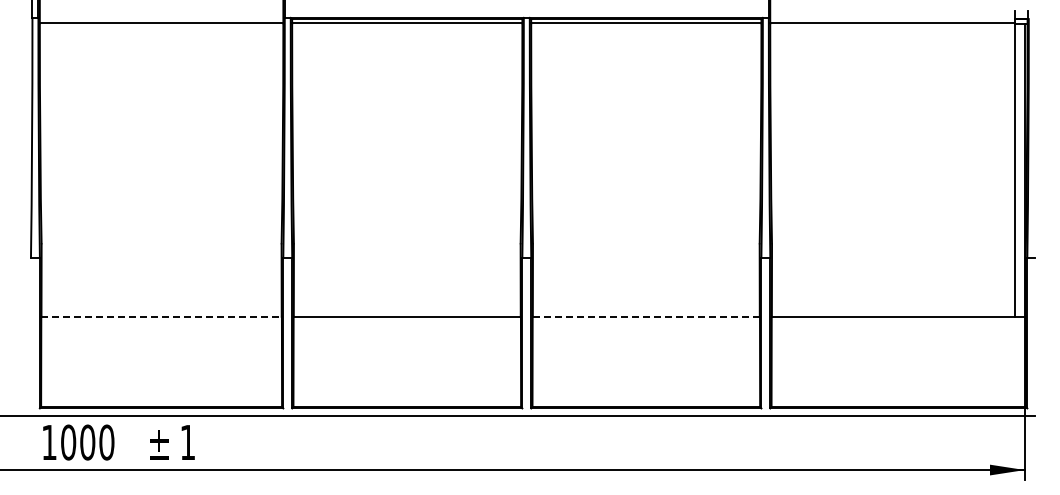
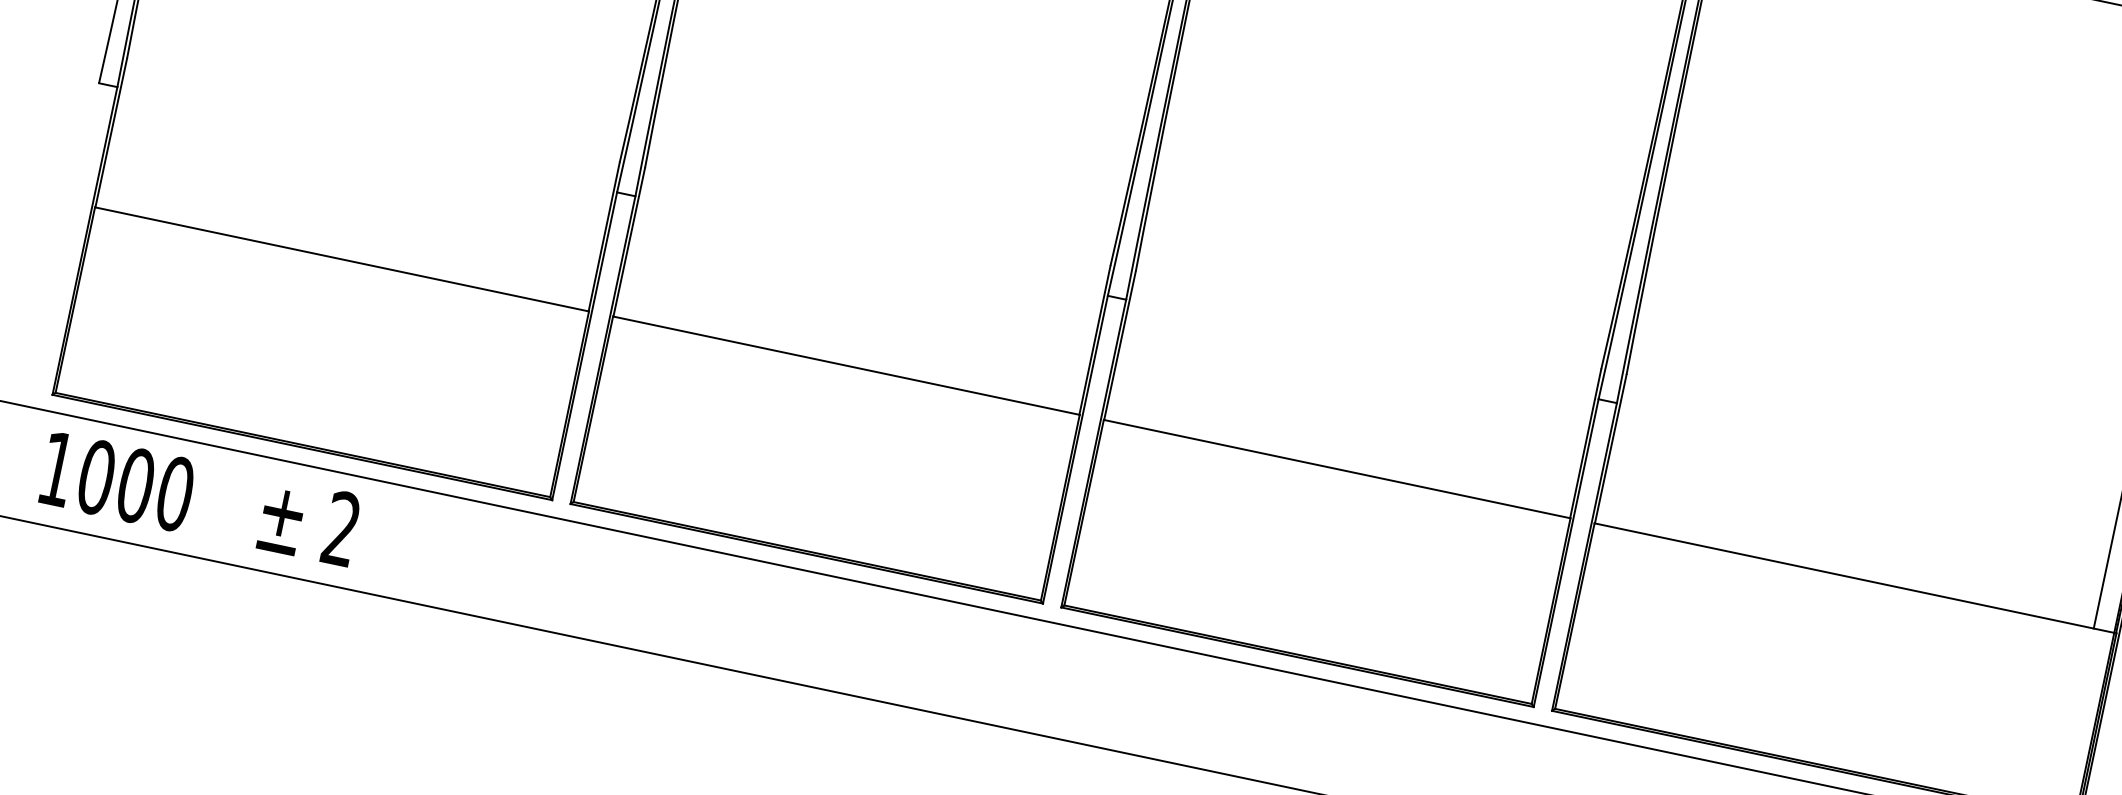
line: (162, 316) -> (343, 259), dashed -> solid
line: (646, 316) -> (1337, 468), dashed -> solid
text: (187, 441) -> (341, 526), 1 -> 2

